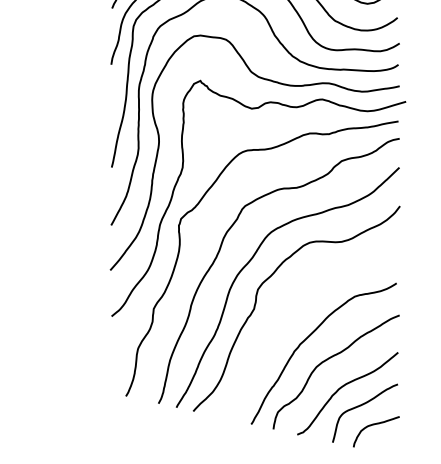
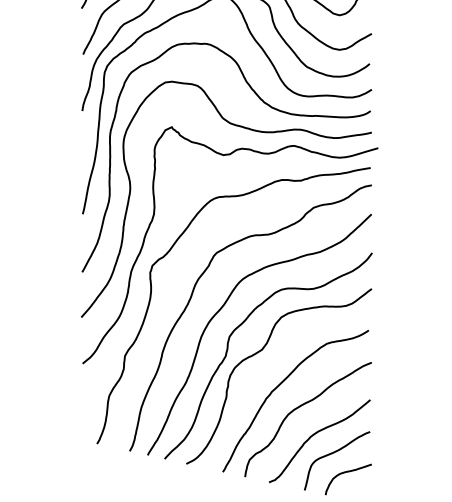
curve: (289, 304) -> (261, 351), added

